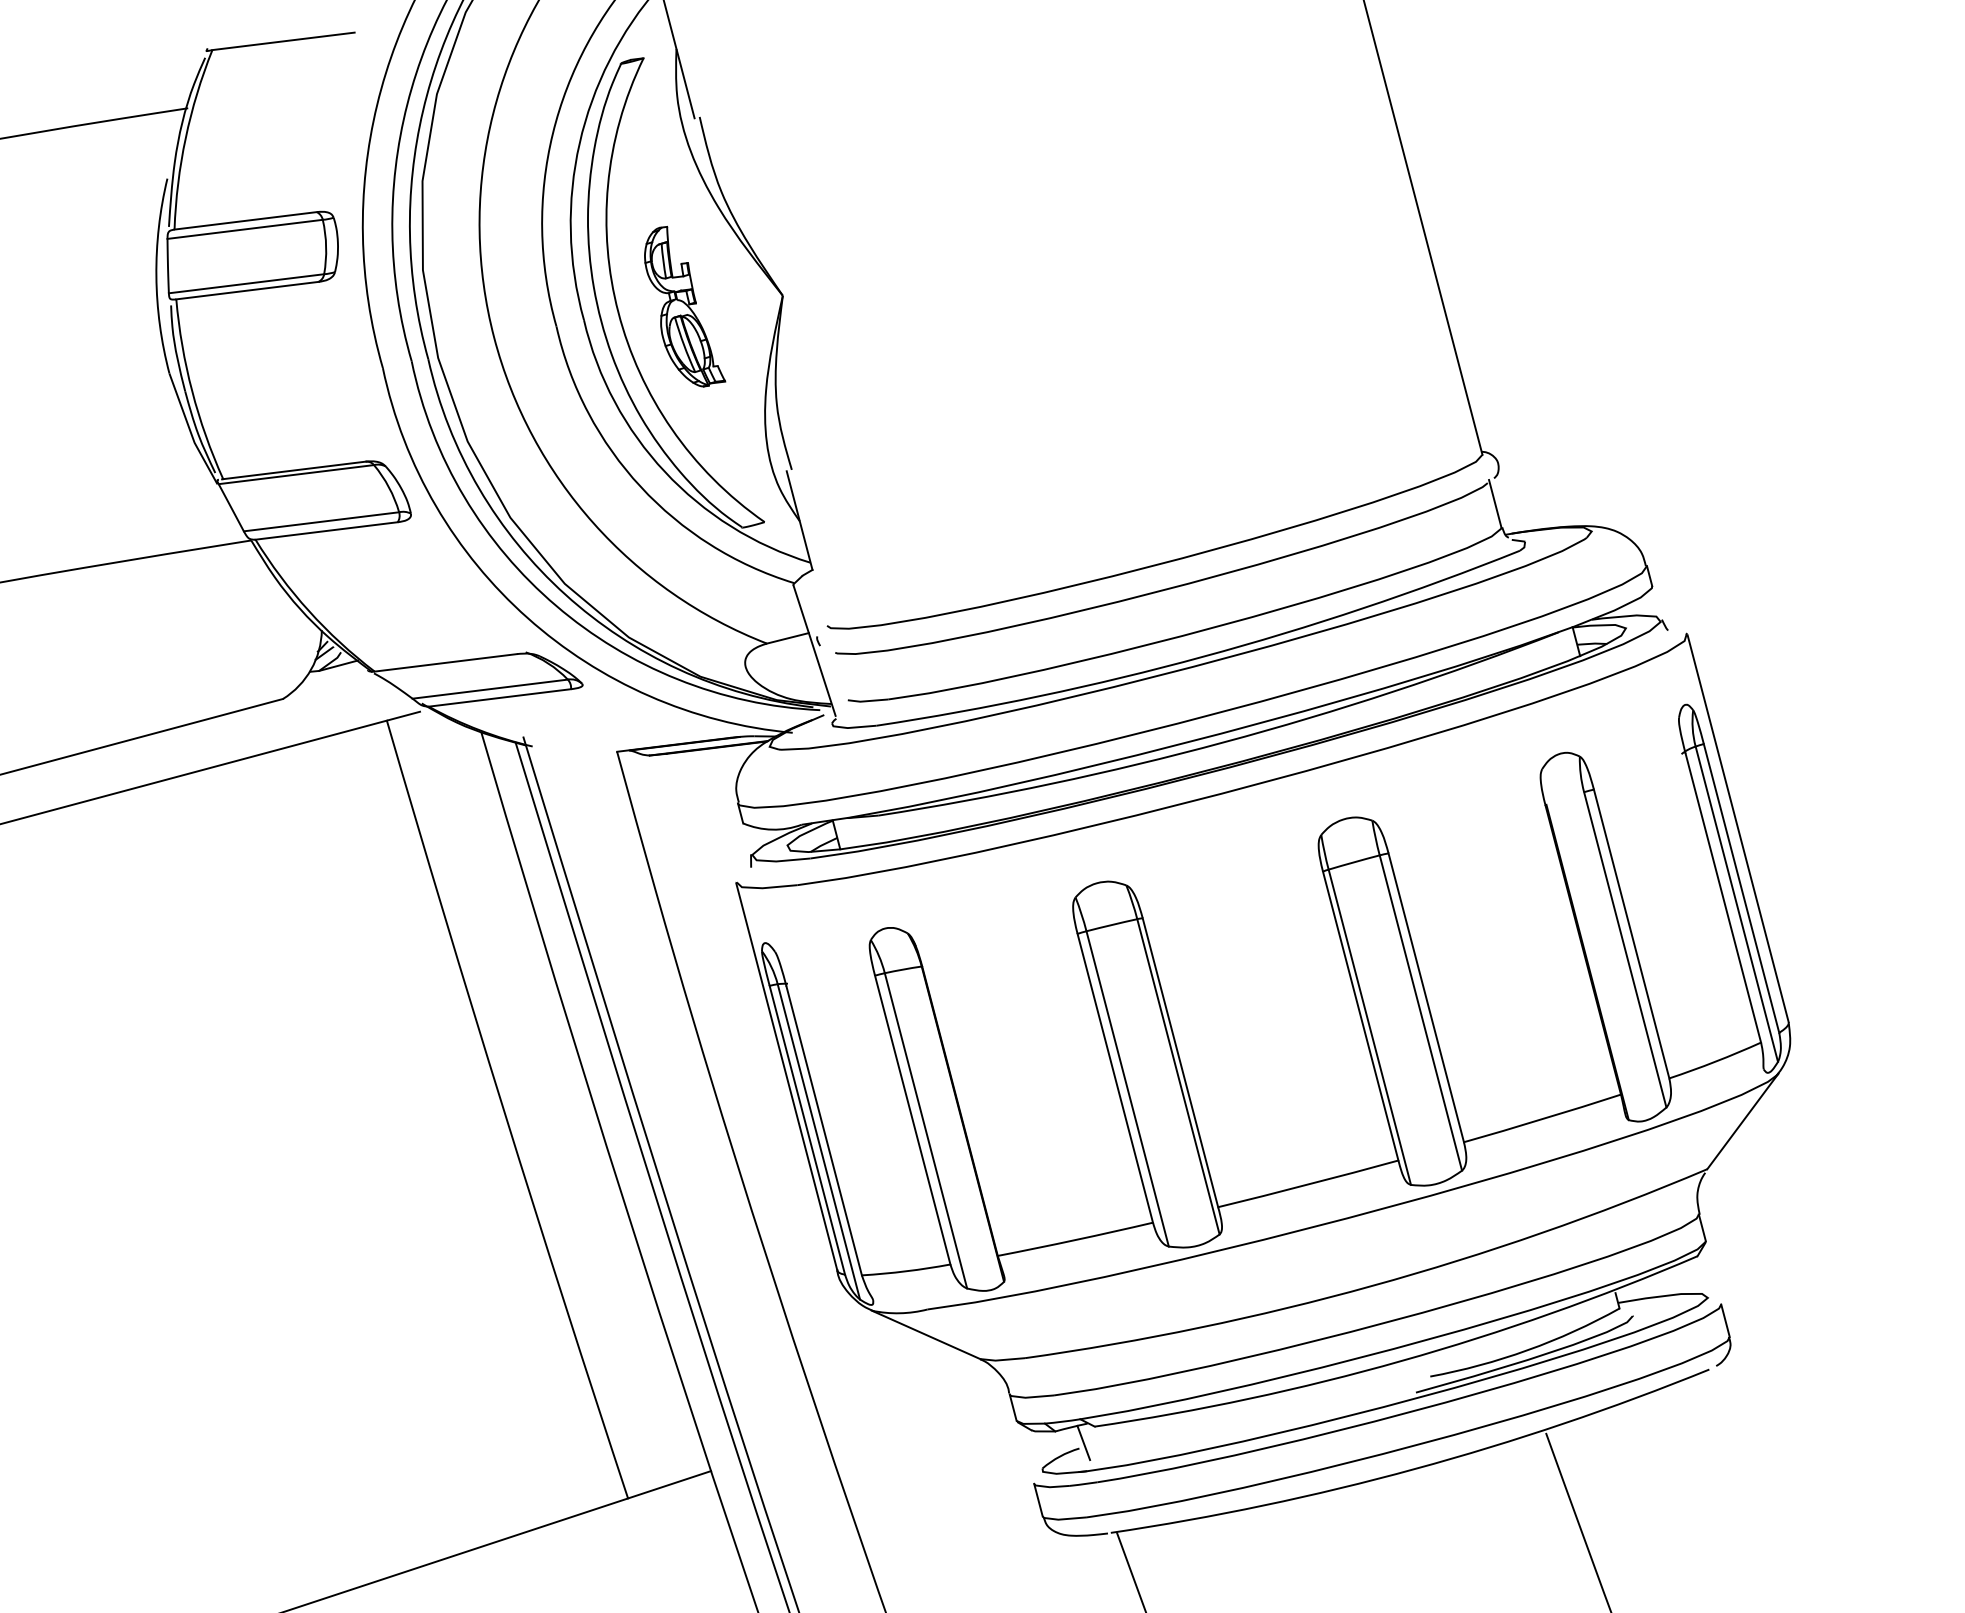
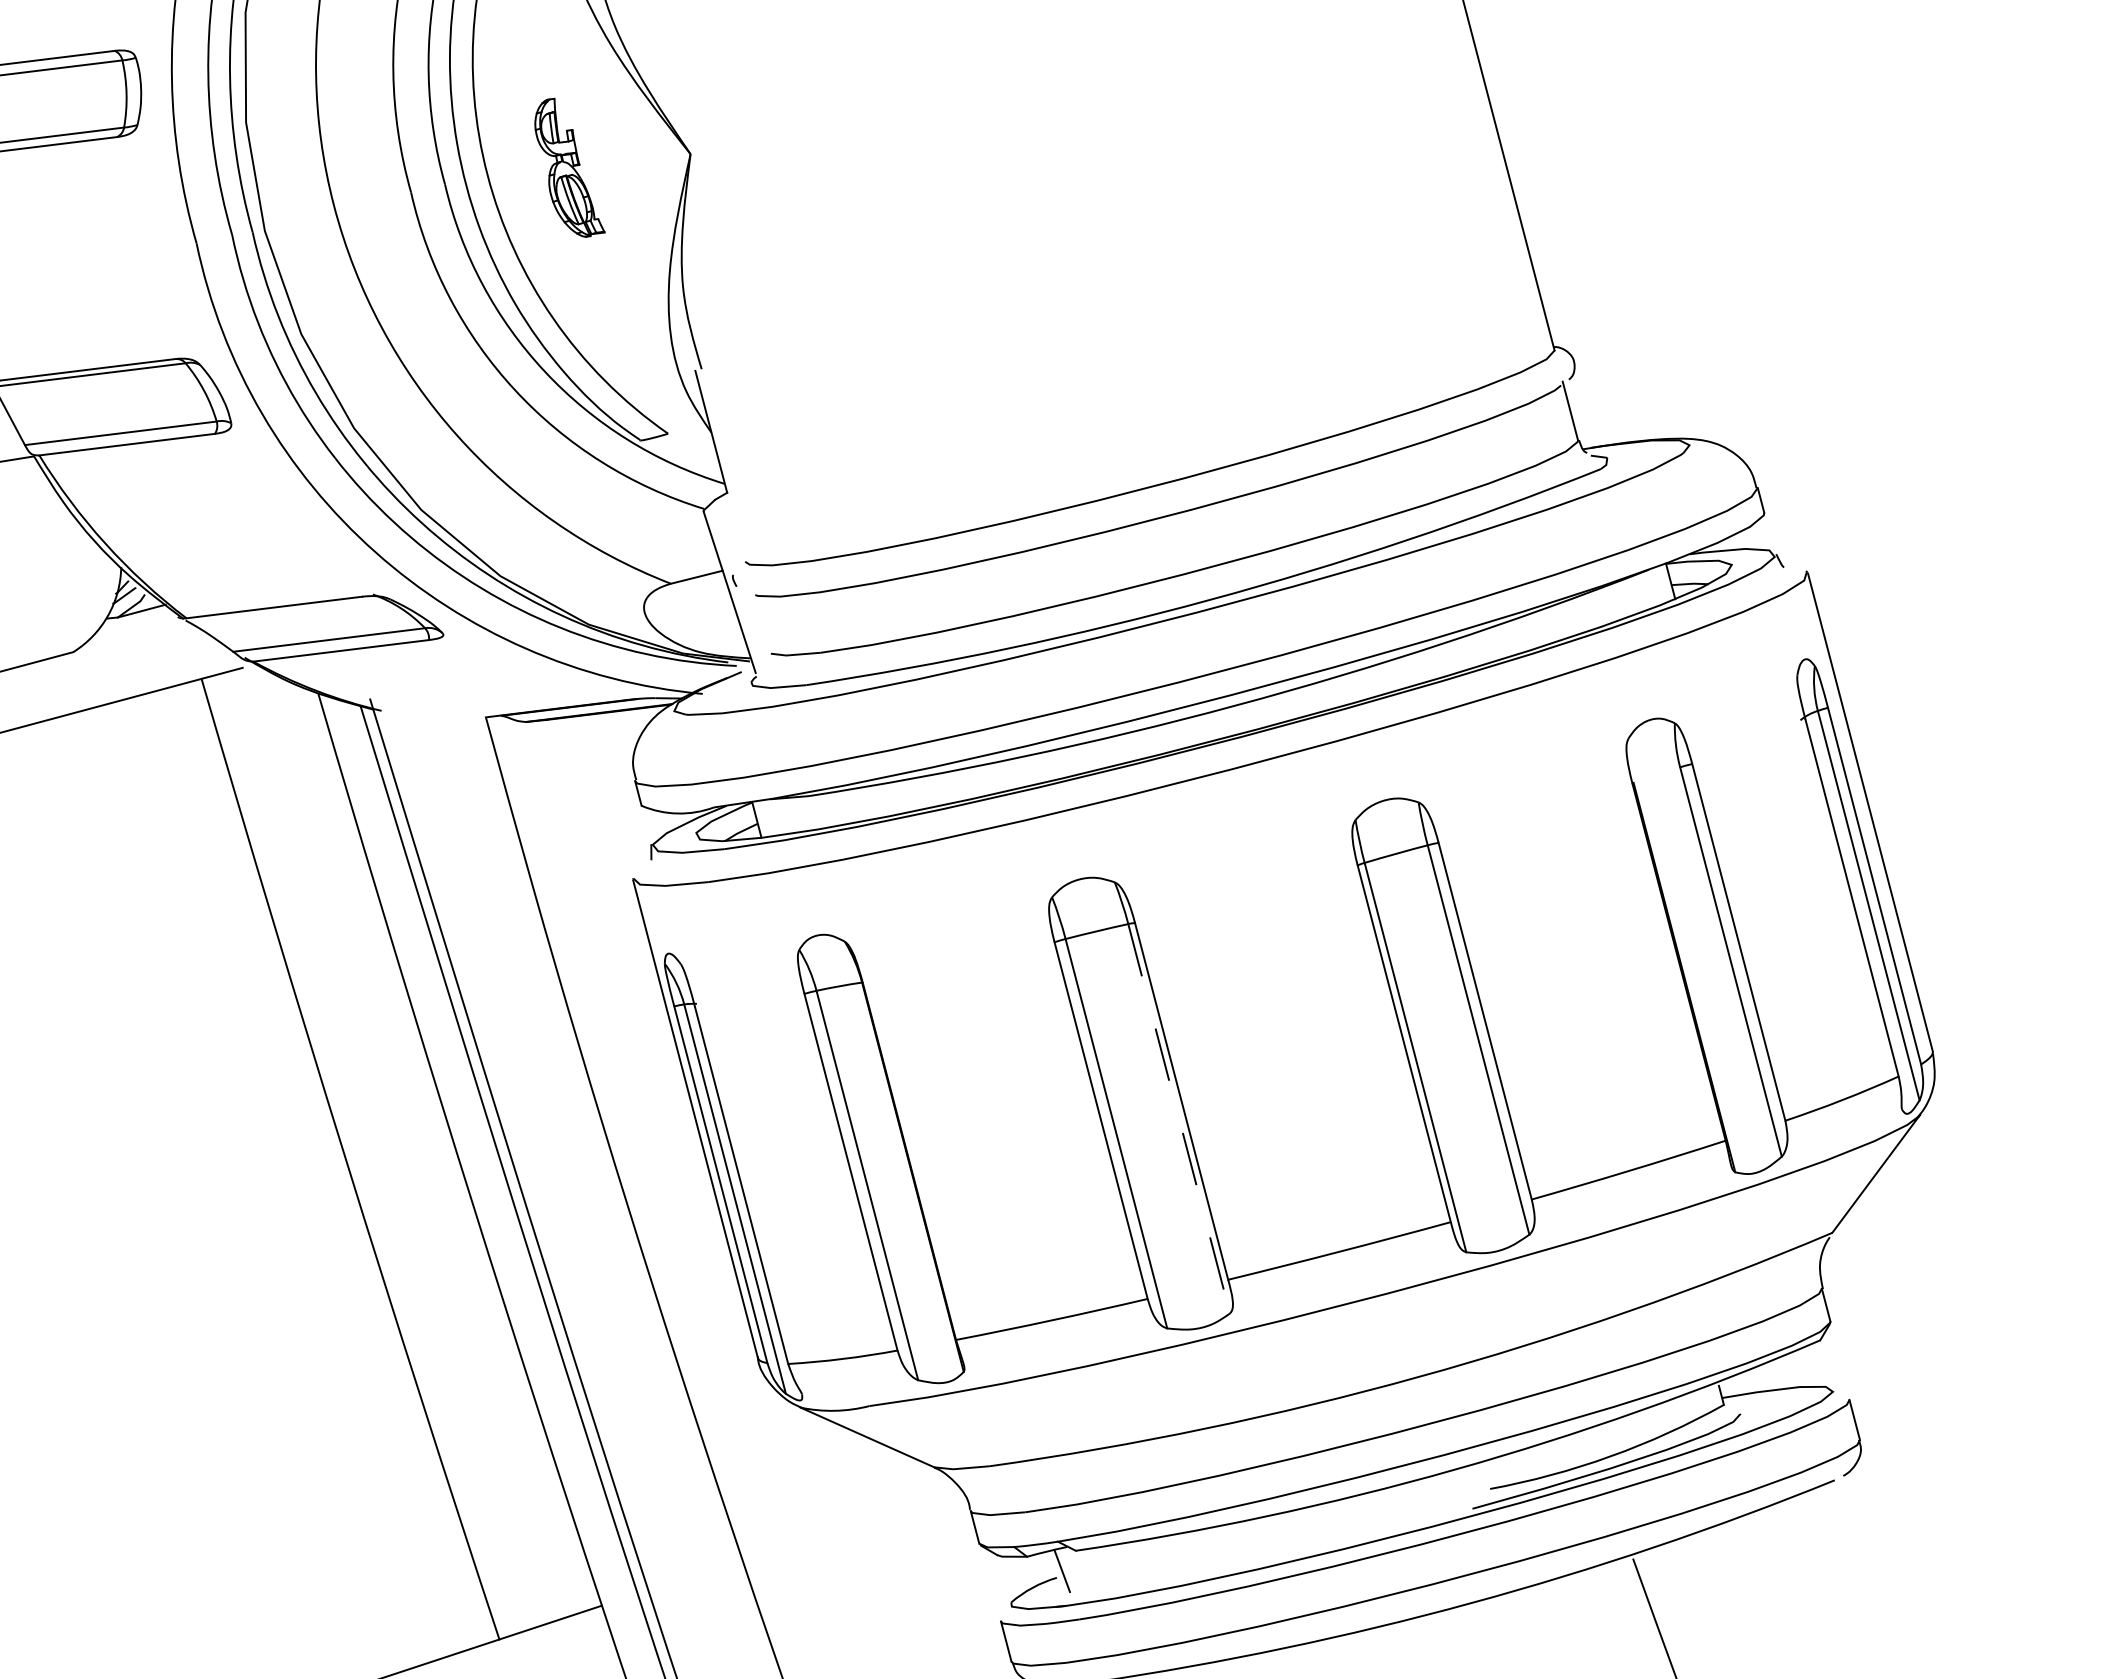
part: (685, 306) -> (570, 167), size x0.7
line: (1178, 1076) -> (1179, 1118), solid -> dashed

